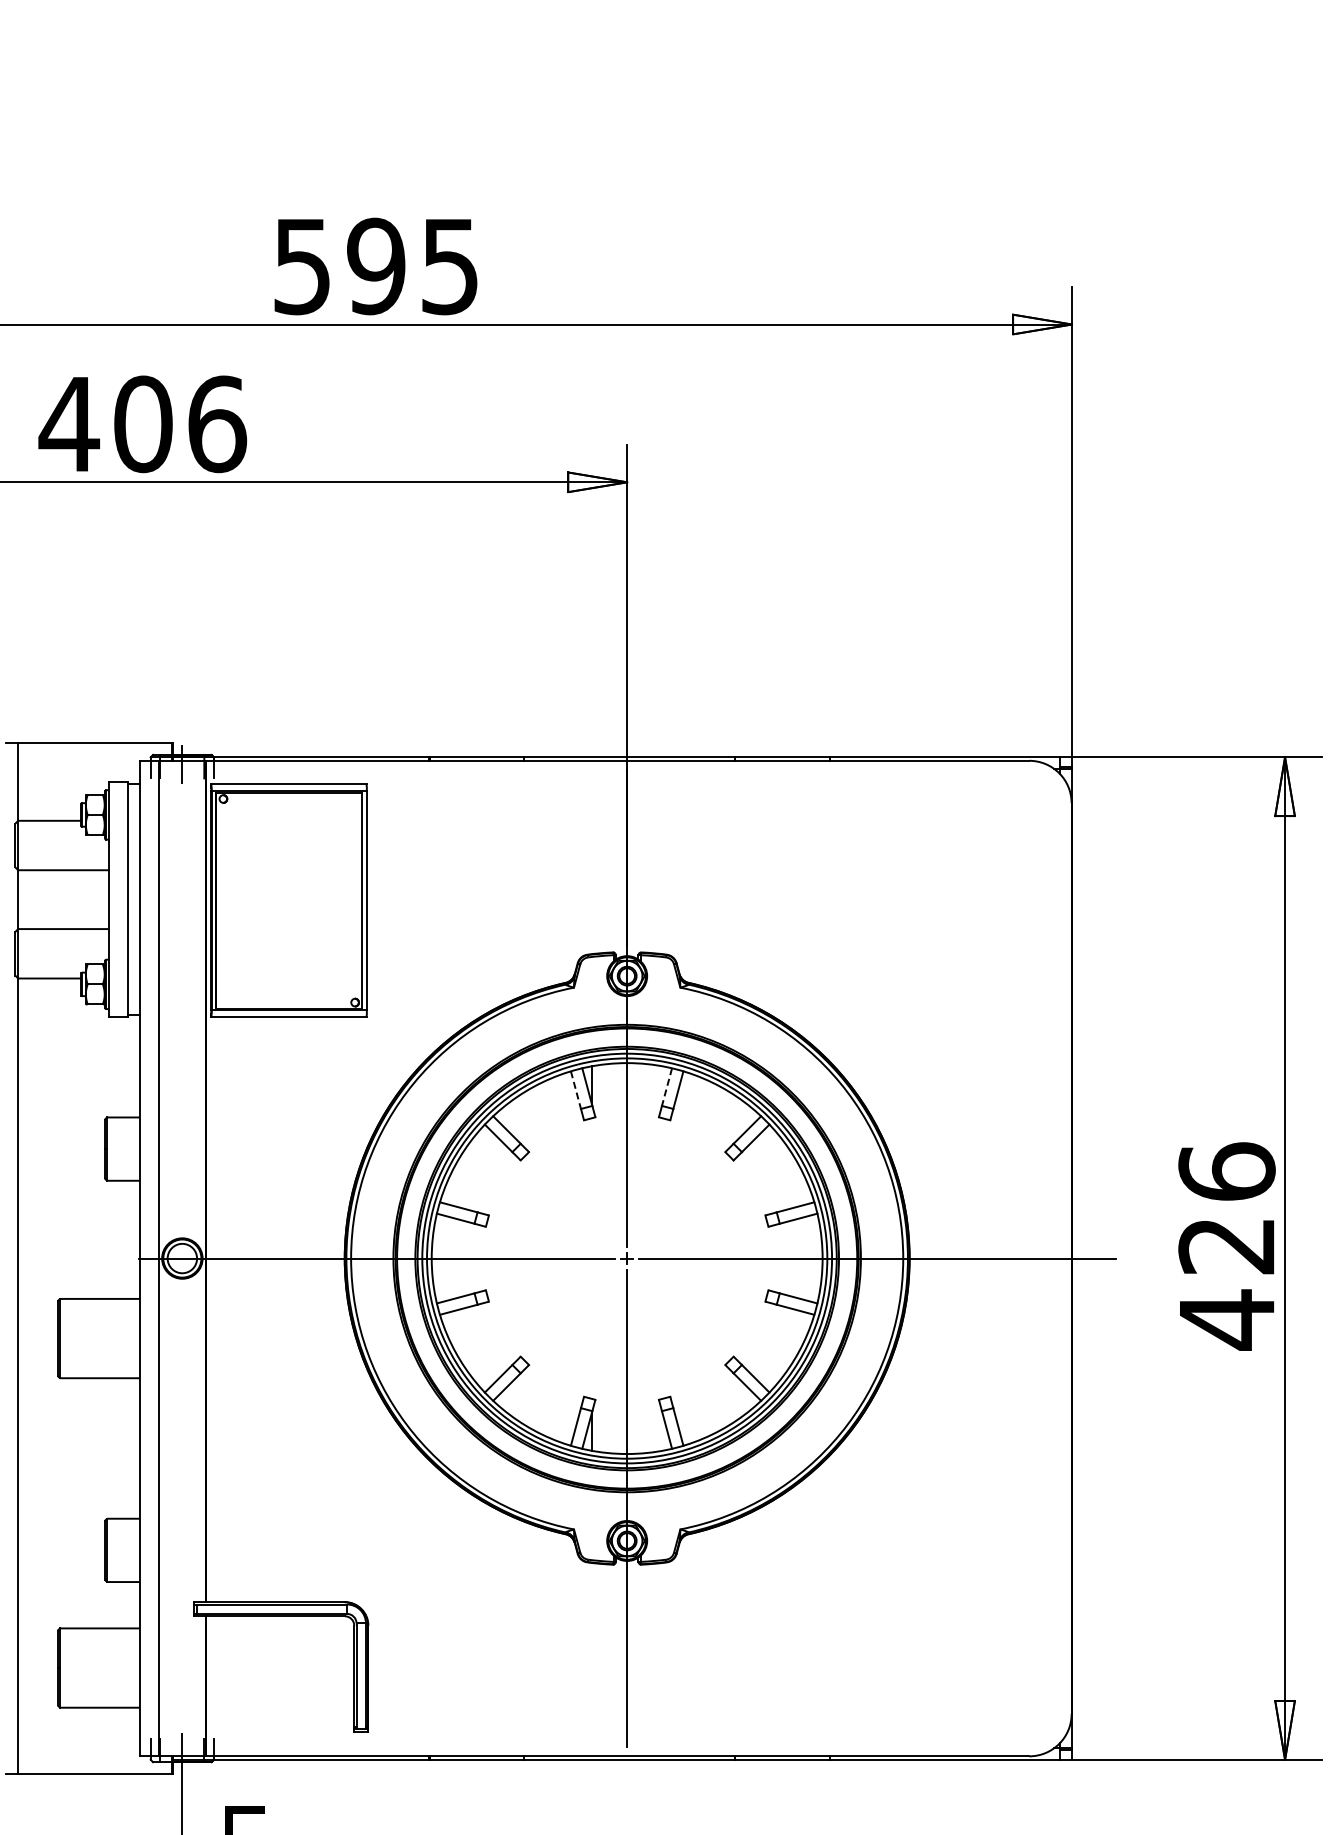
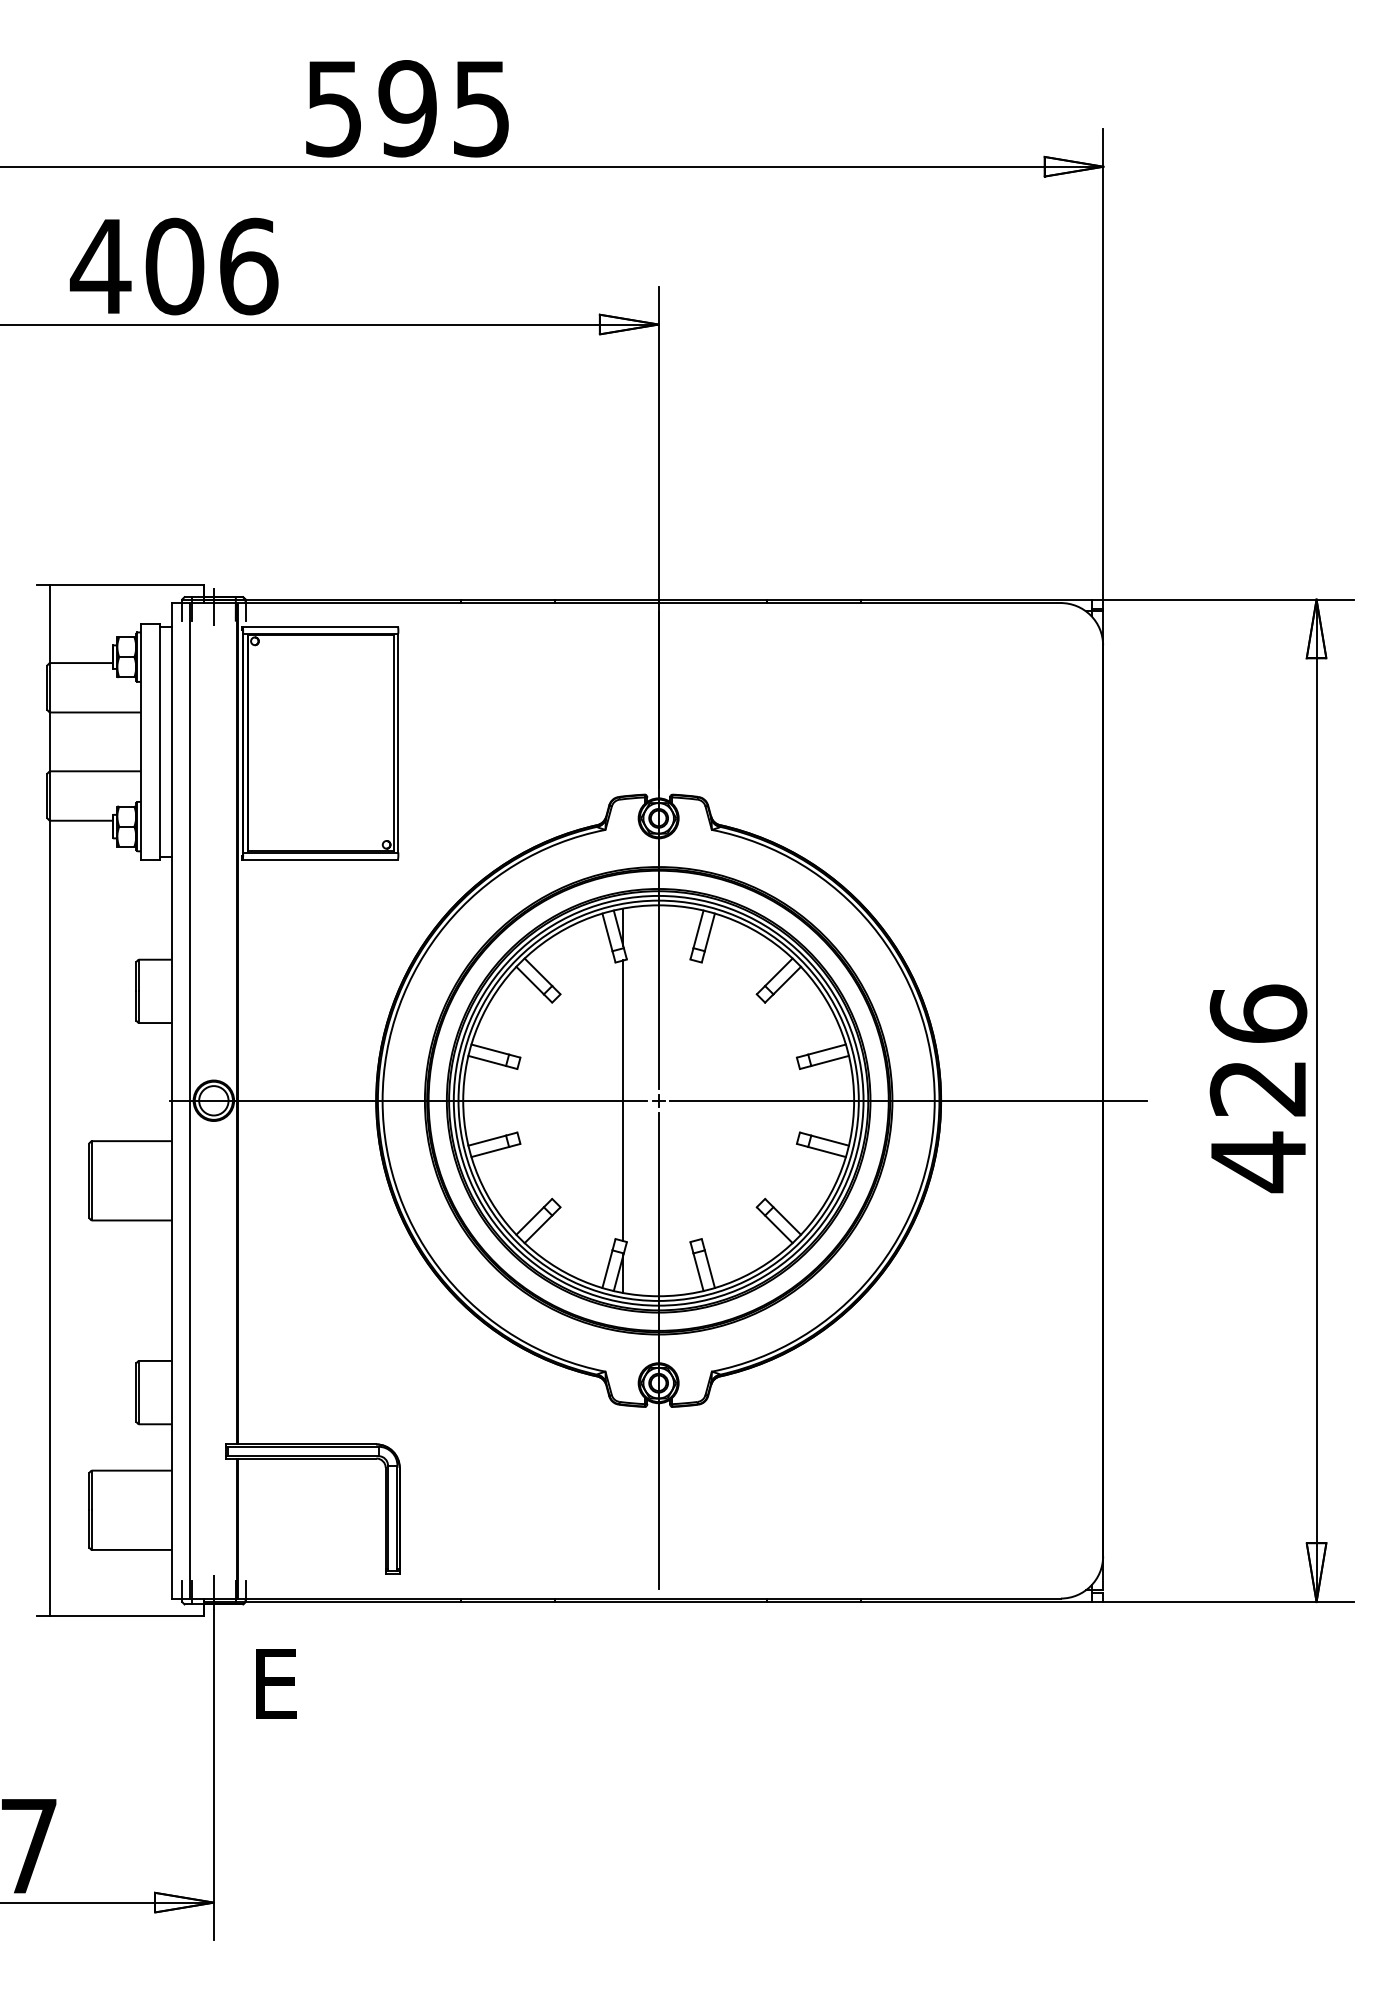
line: (667, 1087) -> (698, 929), dashed -> solid
line: (576, 1090) -> (607, 932), dashed -> solid
line: (592, 1258) -> (623, 1100), added

